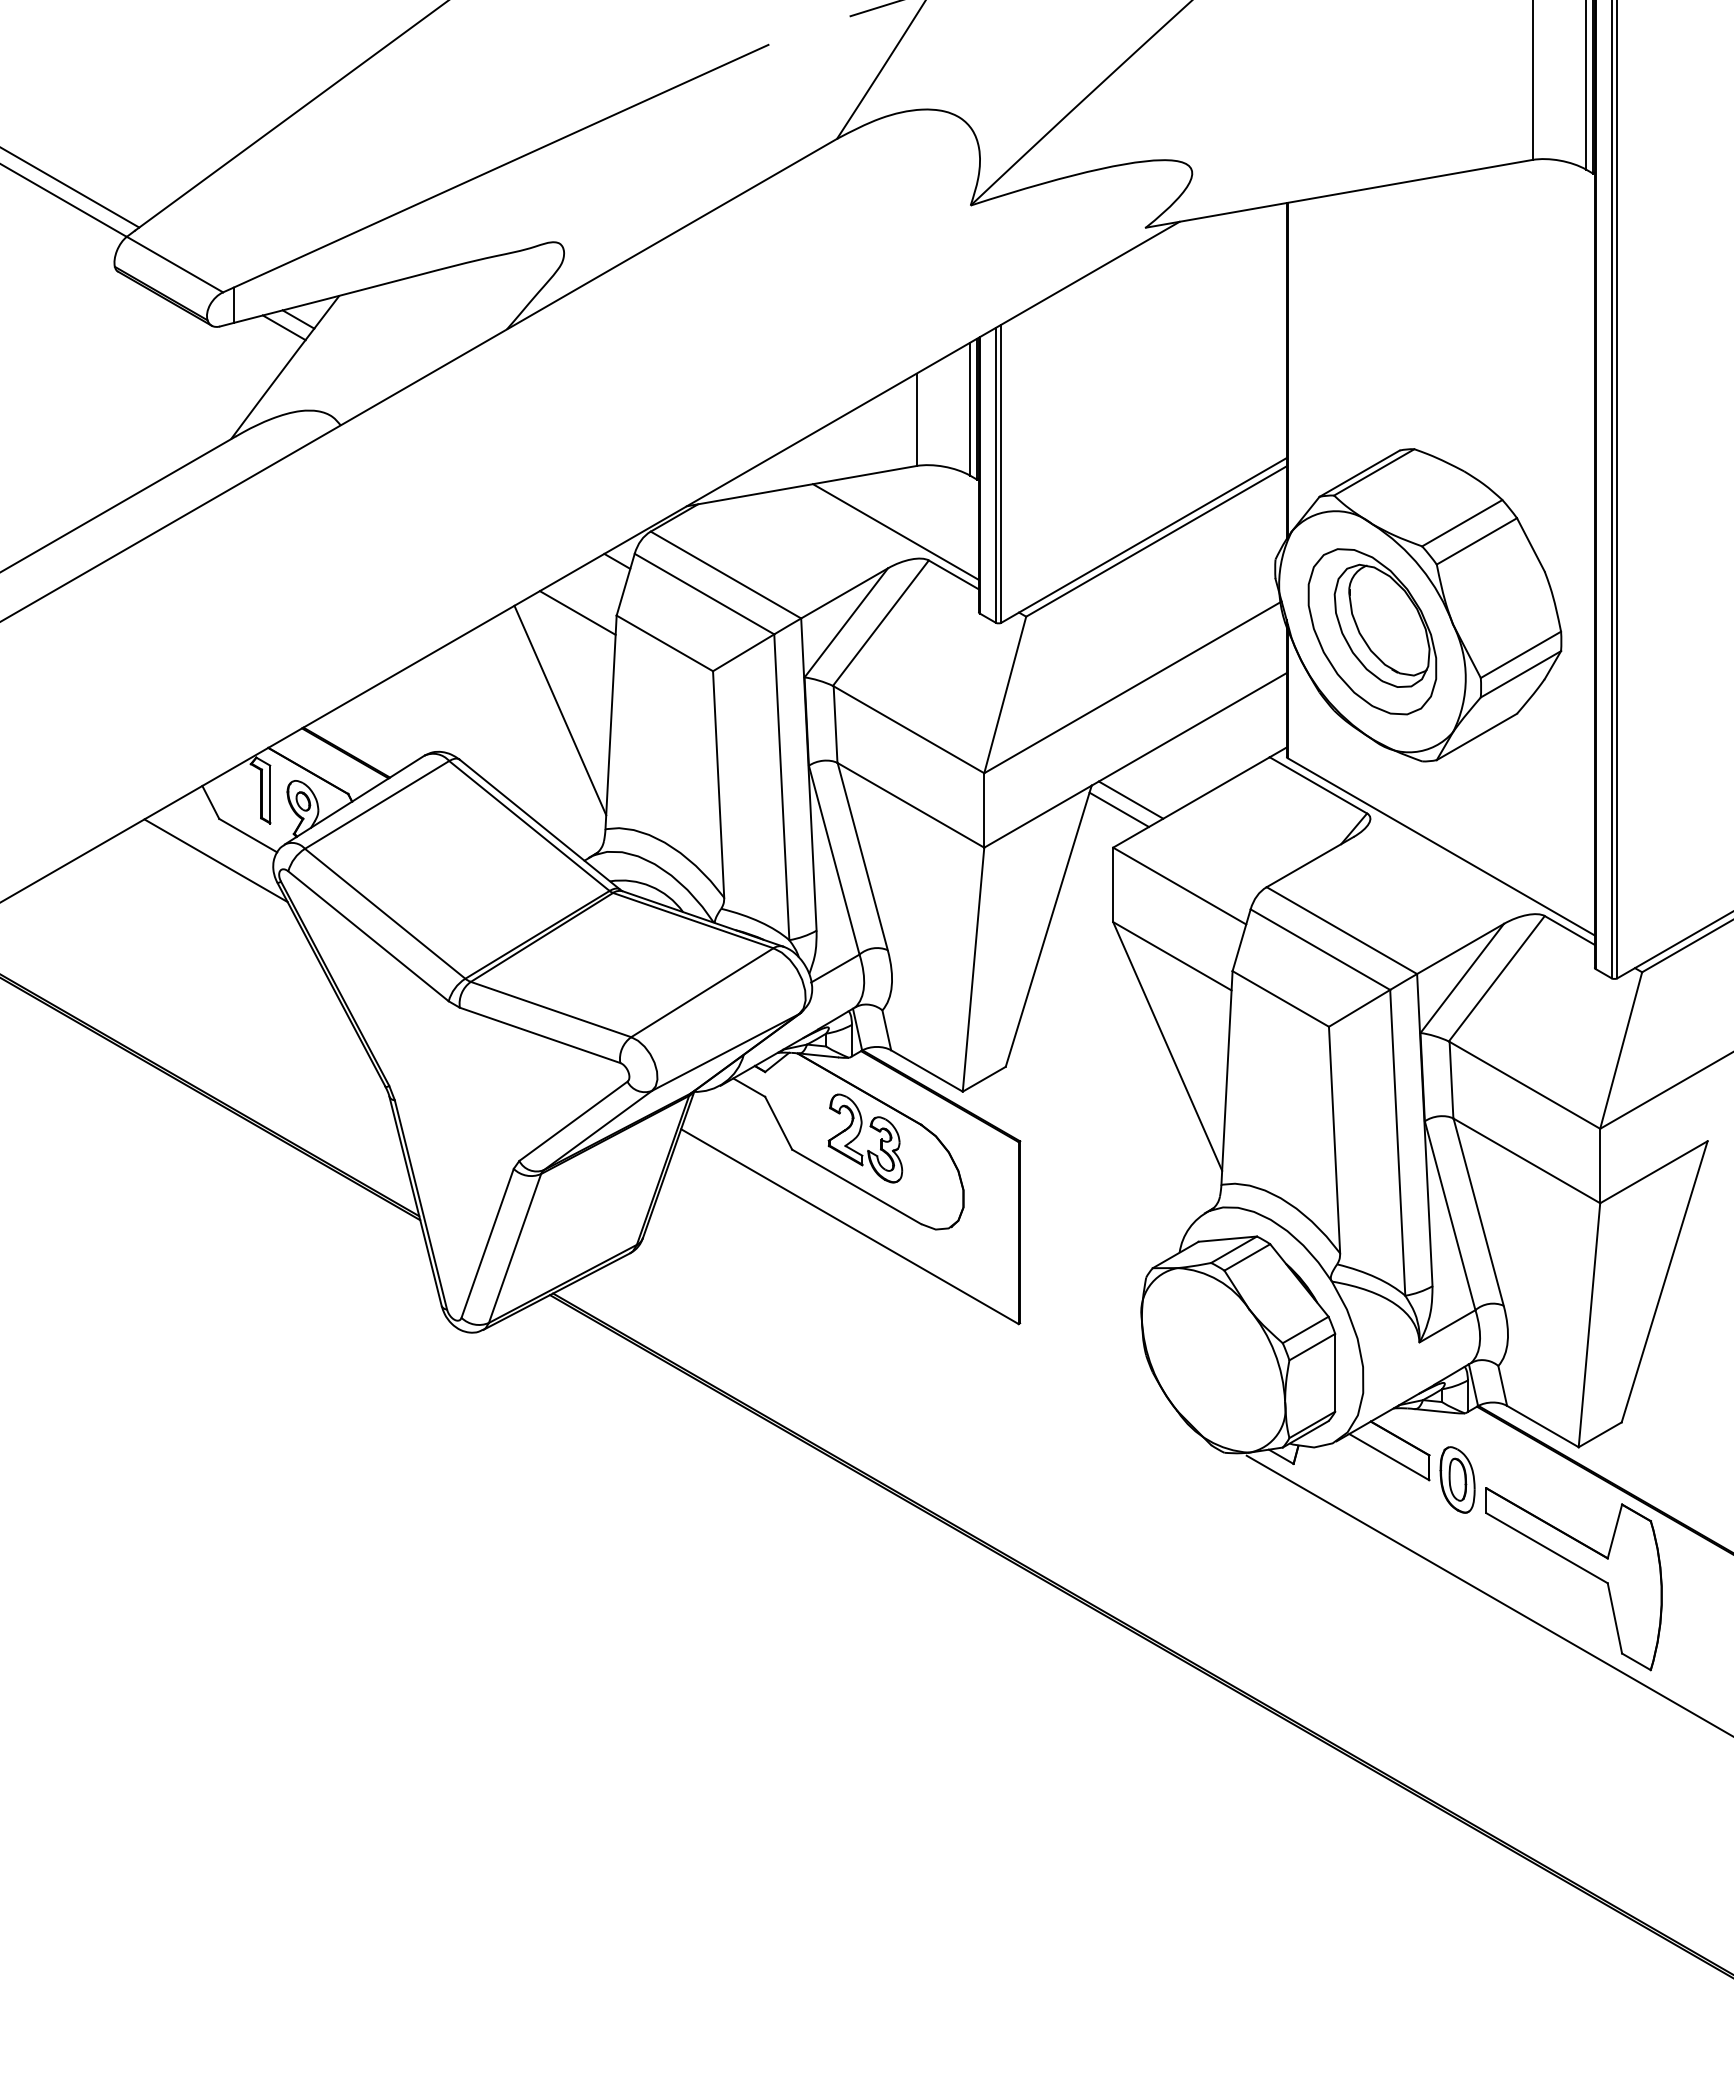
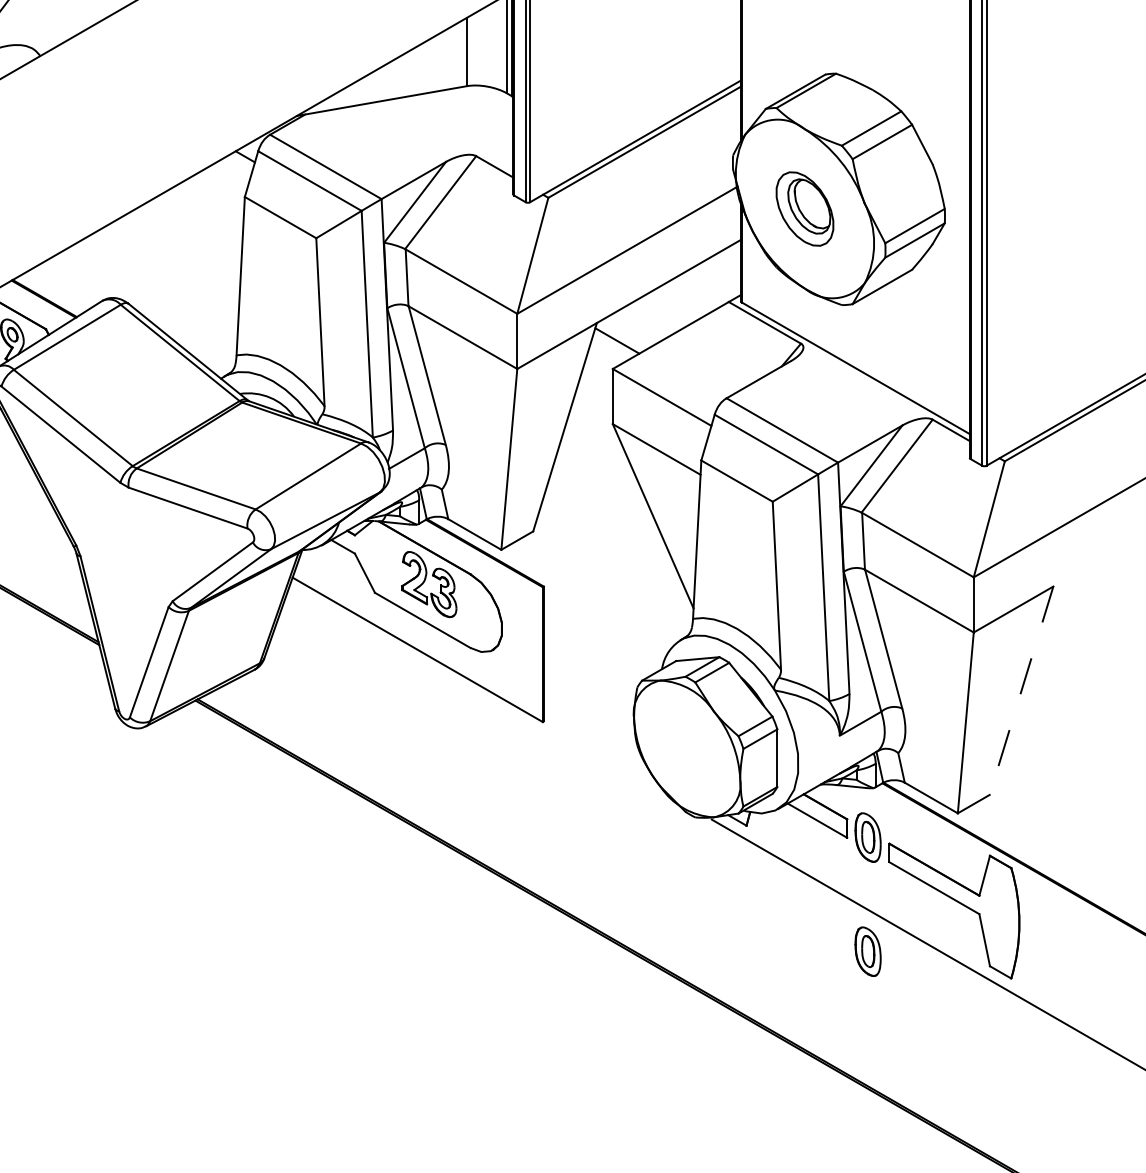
line: (895, 531) -> (451, 134), removed
line: (577, 612) -> (215, 194), removed
part: (1372, 631) -> (805, 208), size x0.6
line: (560, 710) -> (203, 267), removed
line: (1130, 799) -> (625, 333), removed
line: (1664, 1282) -> (1021, 691), solid -> dashed
part: (1457, 1633) -> (868, 951), added

